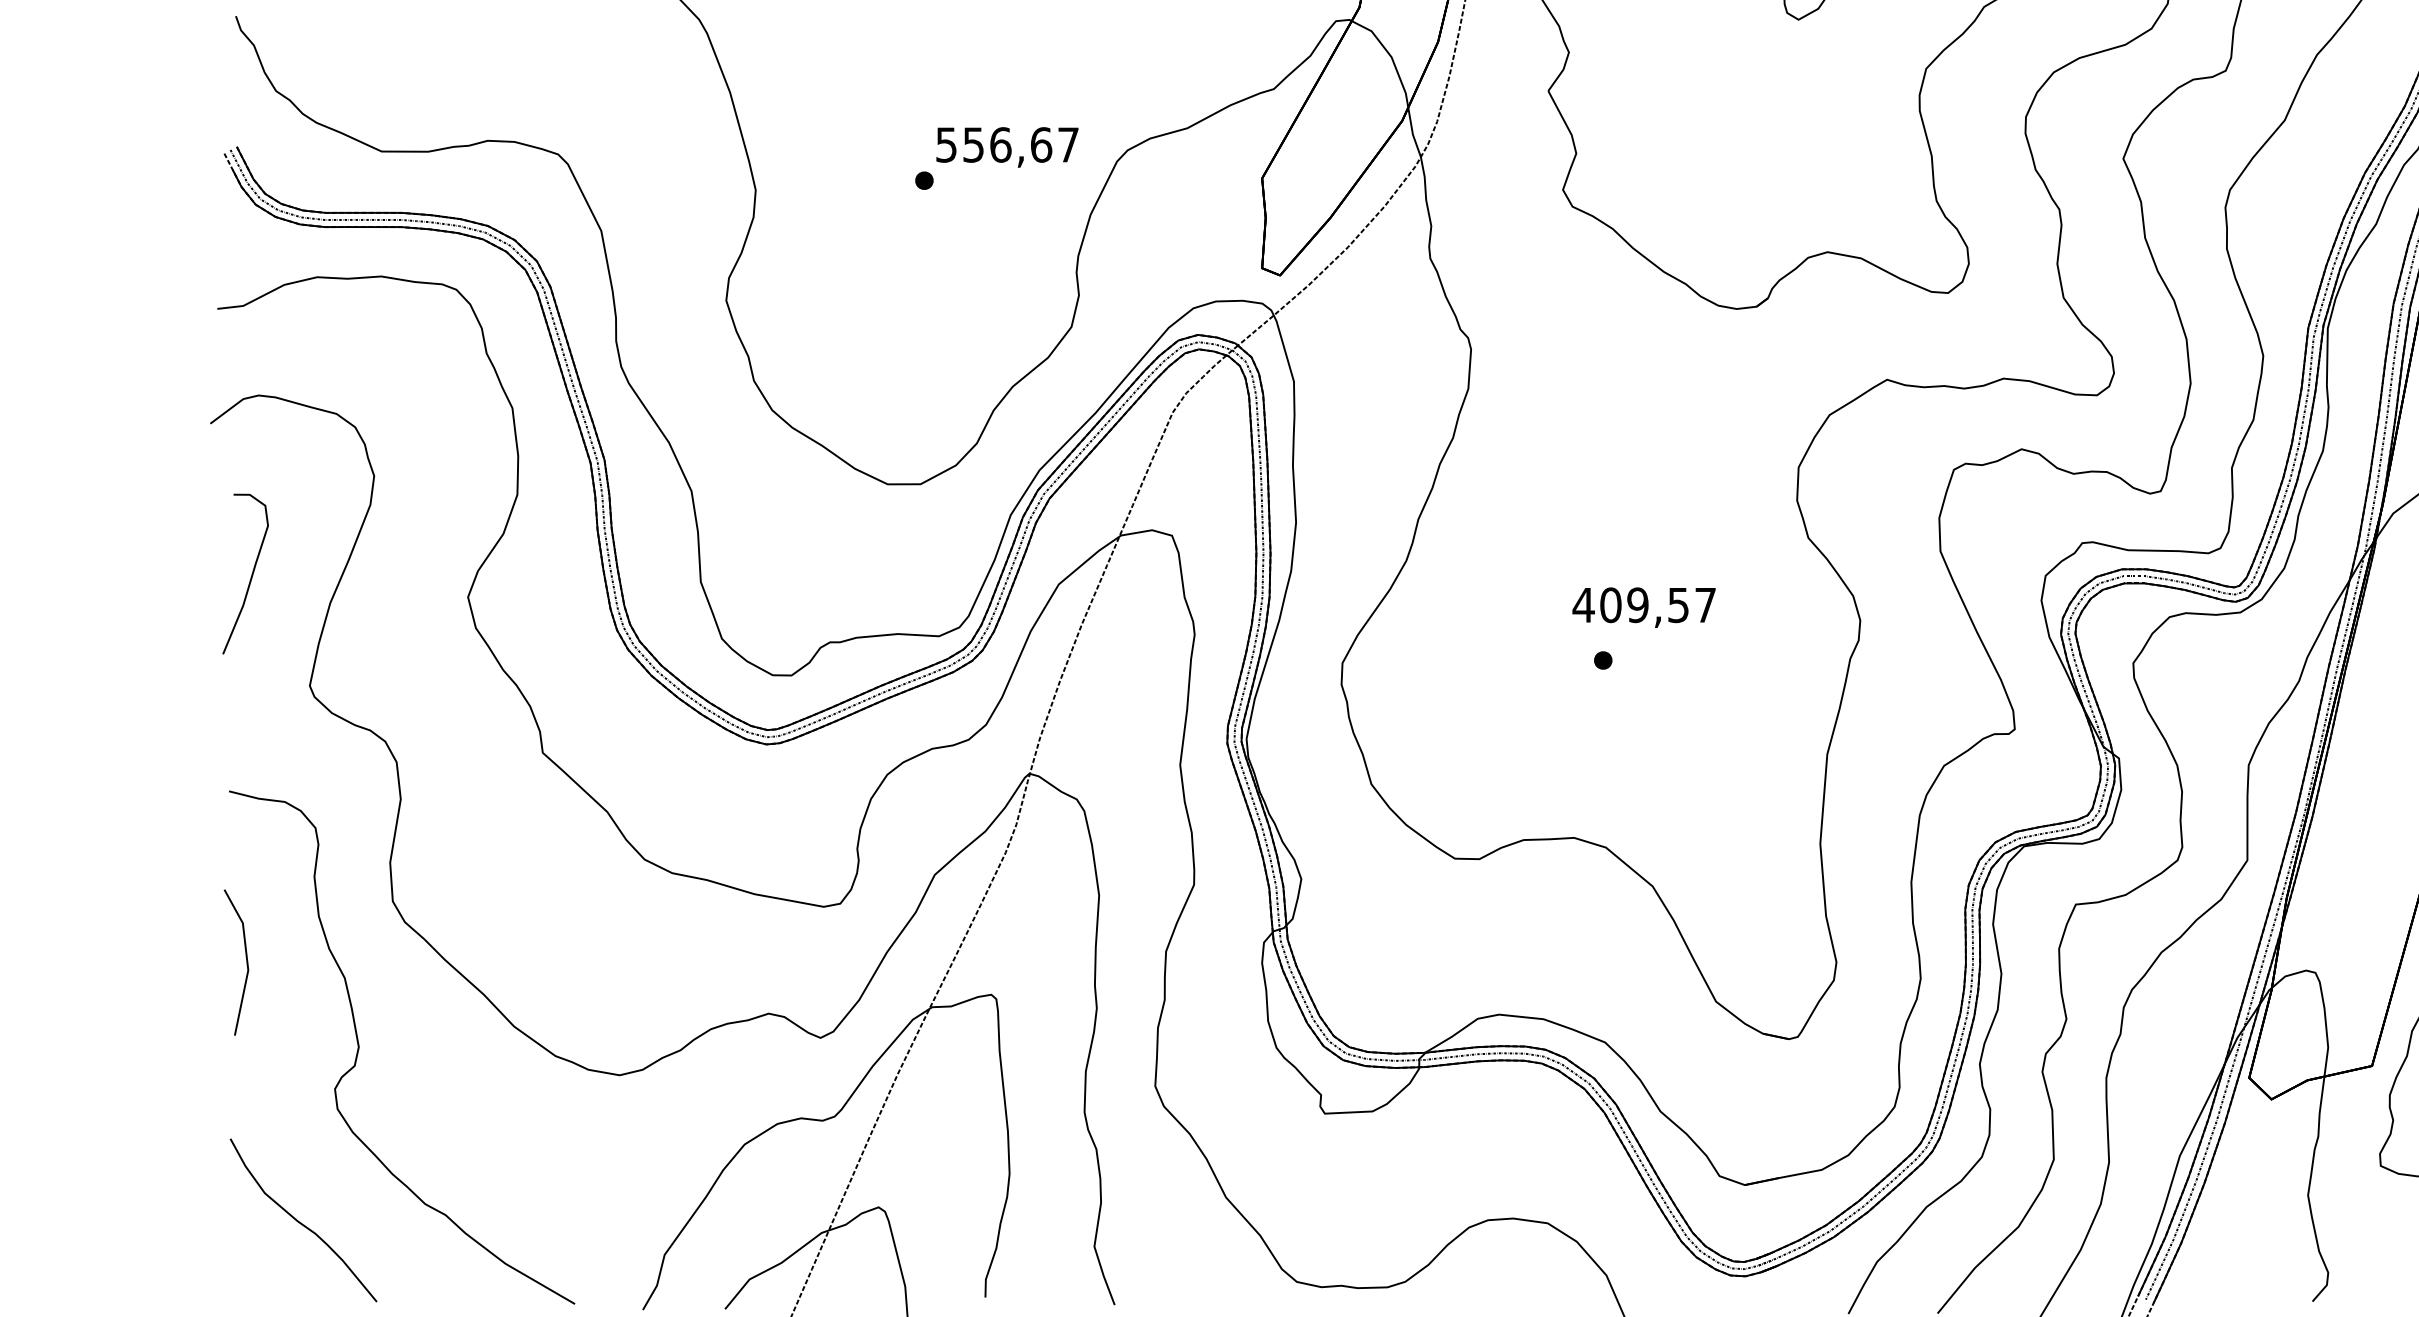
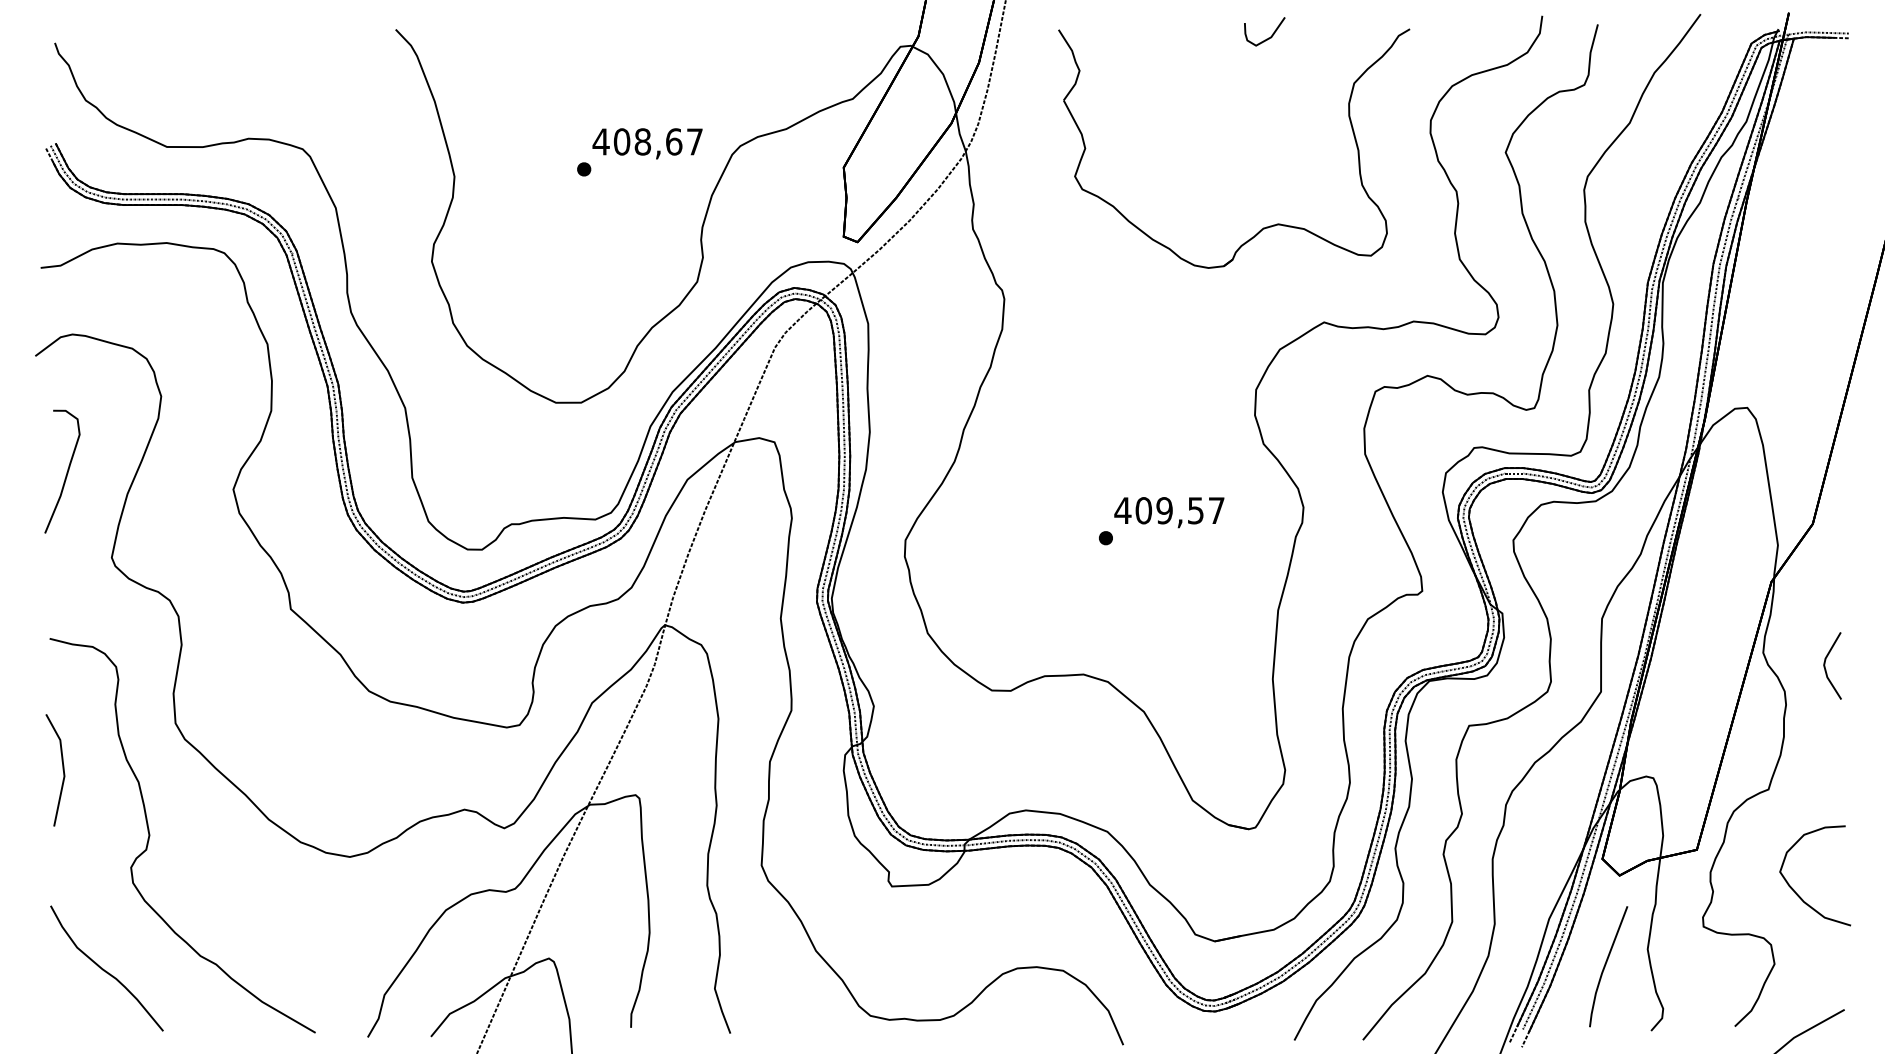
text: (972, 144) -> (621, 141), 556,67 -> 408,67
text: (1644, 607) -> (1169, 512), moved
curve: (2254, 1215) -> (1606, 964), added

